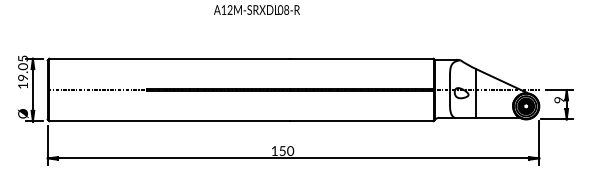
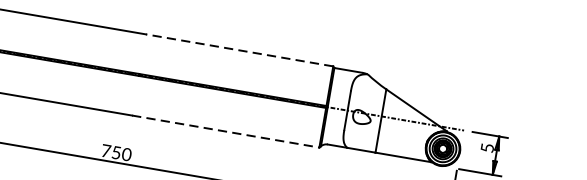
line: (361, 58) -> (239, 50), solid -> dashed
text: (558, 100) -> (486, 148), 9 -> 5
line: (362, 121) -> (226, 132), solid -> dashed
text: (274, 150) -> (105, 150), 150 -> 750

